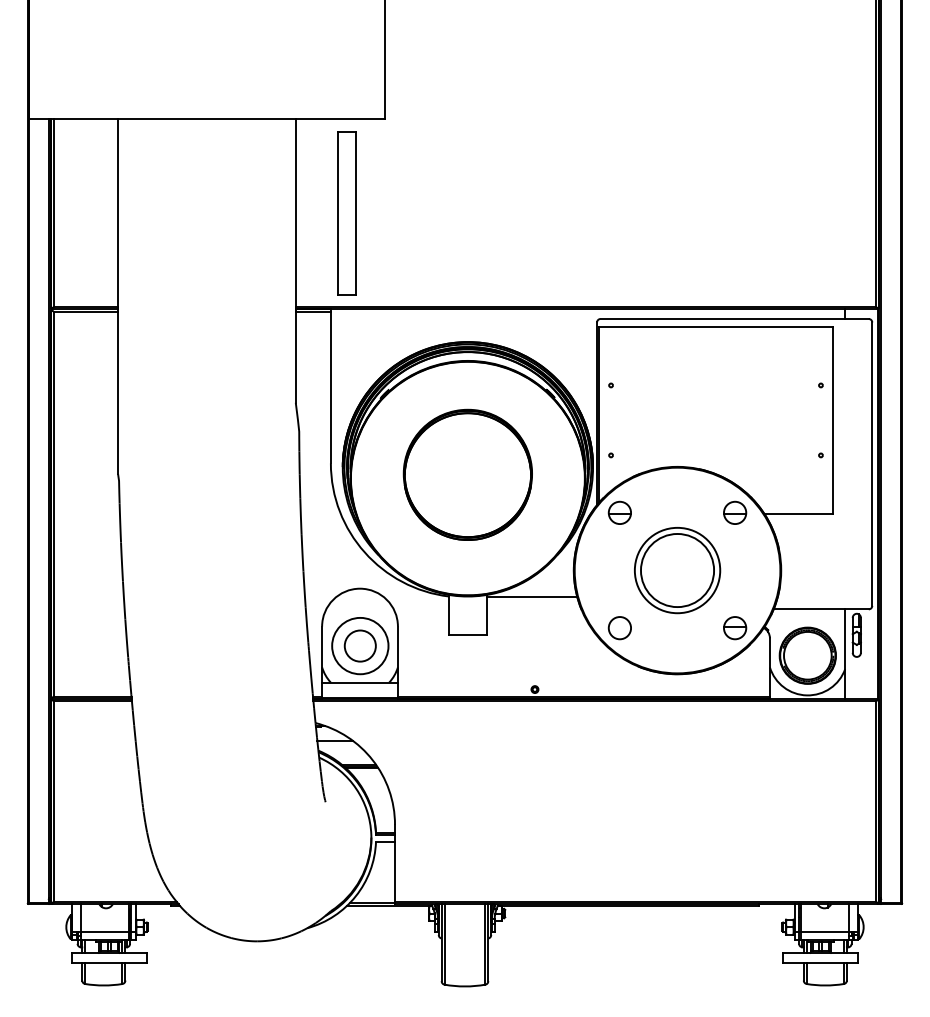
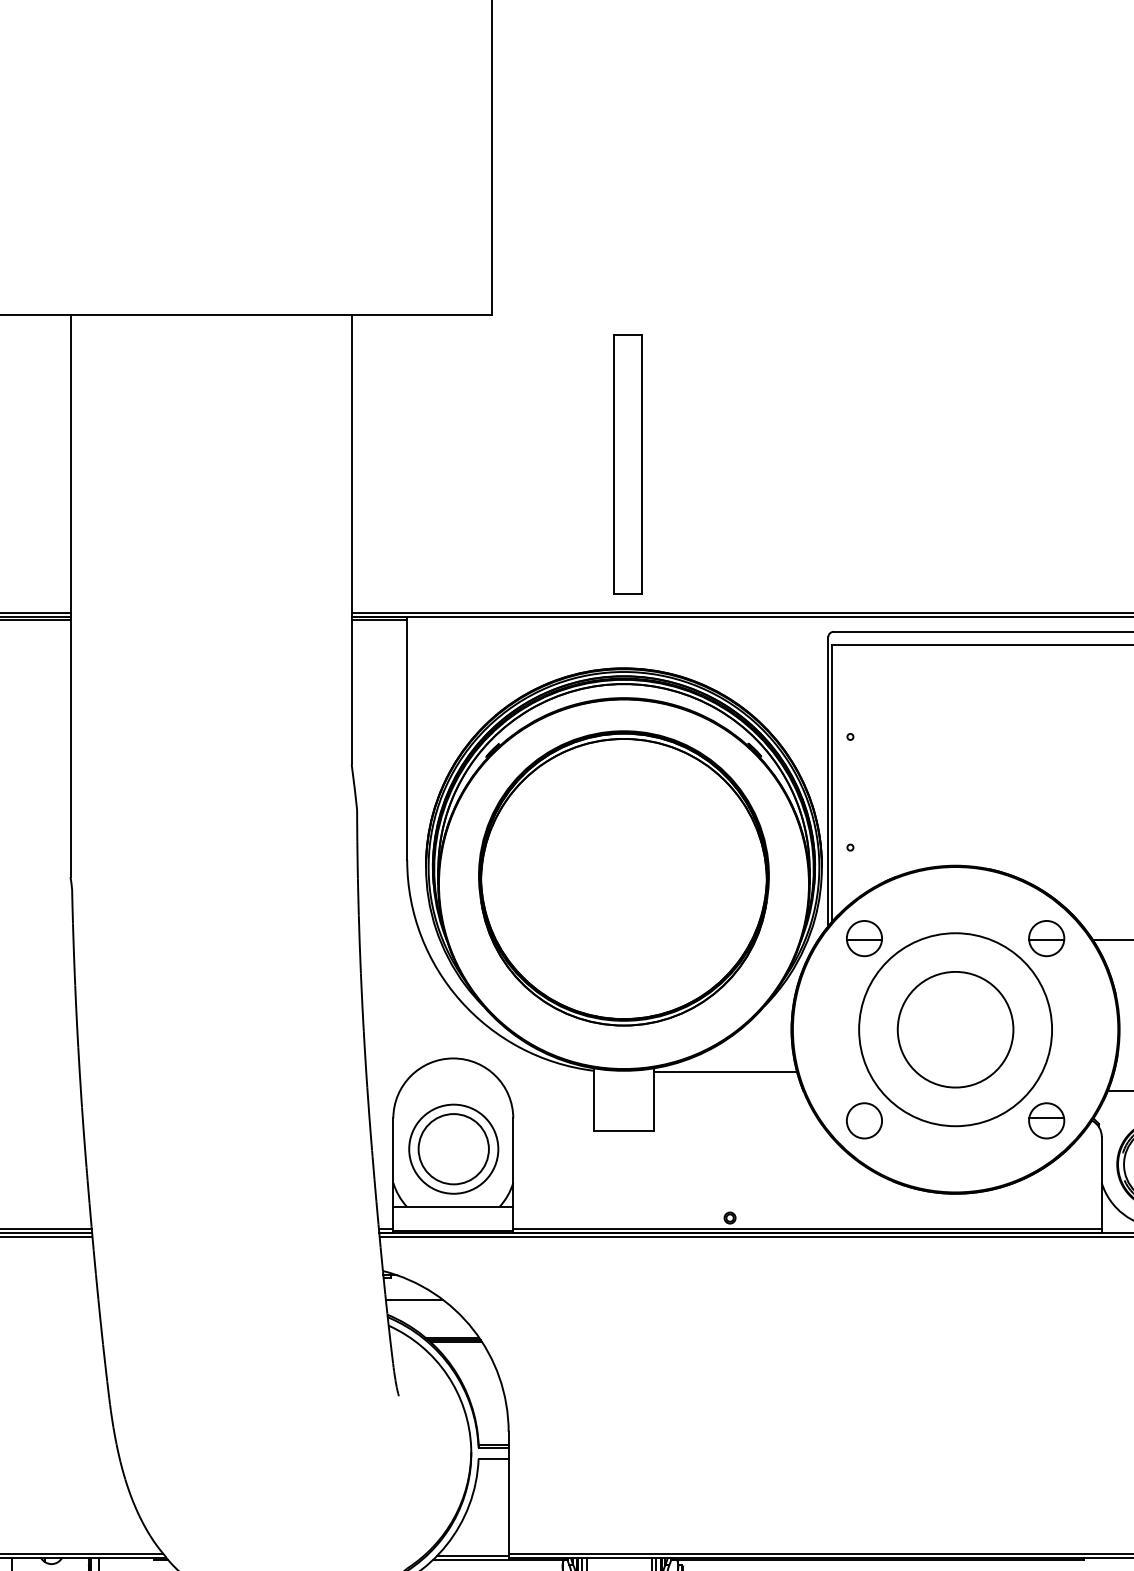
part: (346, 213) -> (626, 464), moved
part: (467, 474) -> (623, 877), size x1.43
circle: (677, 570) -> (955, 1029), size x1.43
circle: (360, 645) -> (454, 1148), size x1.43

